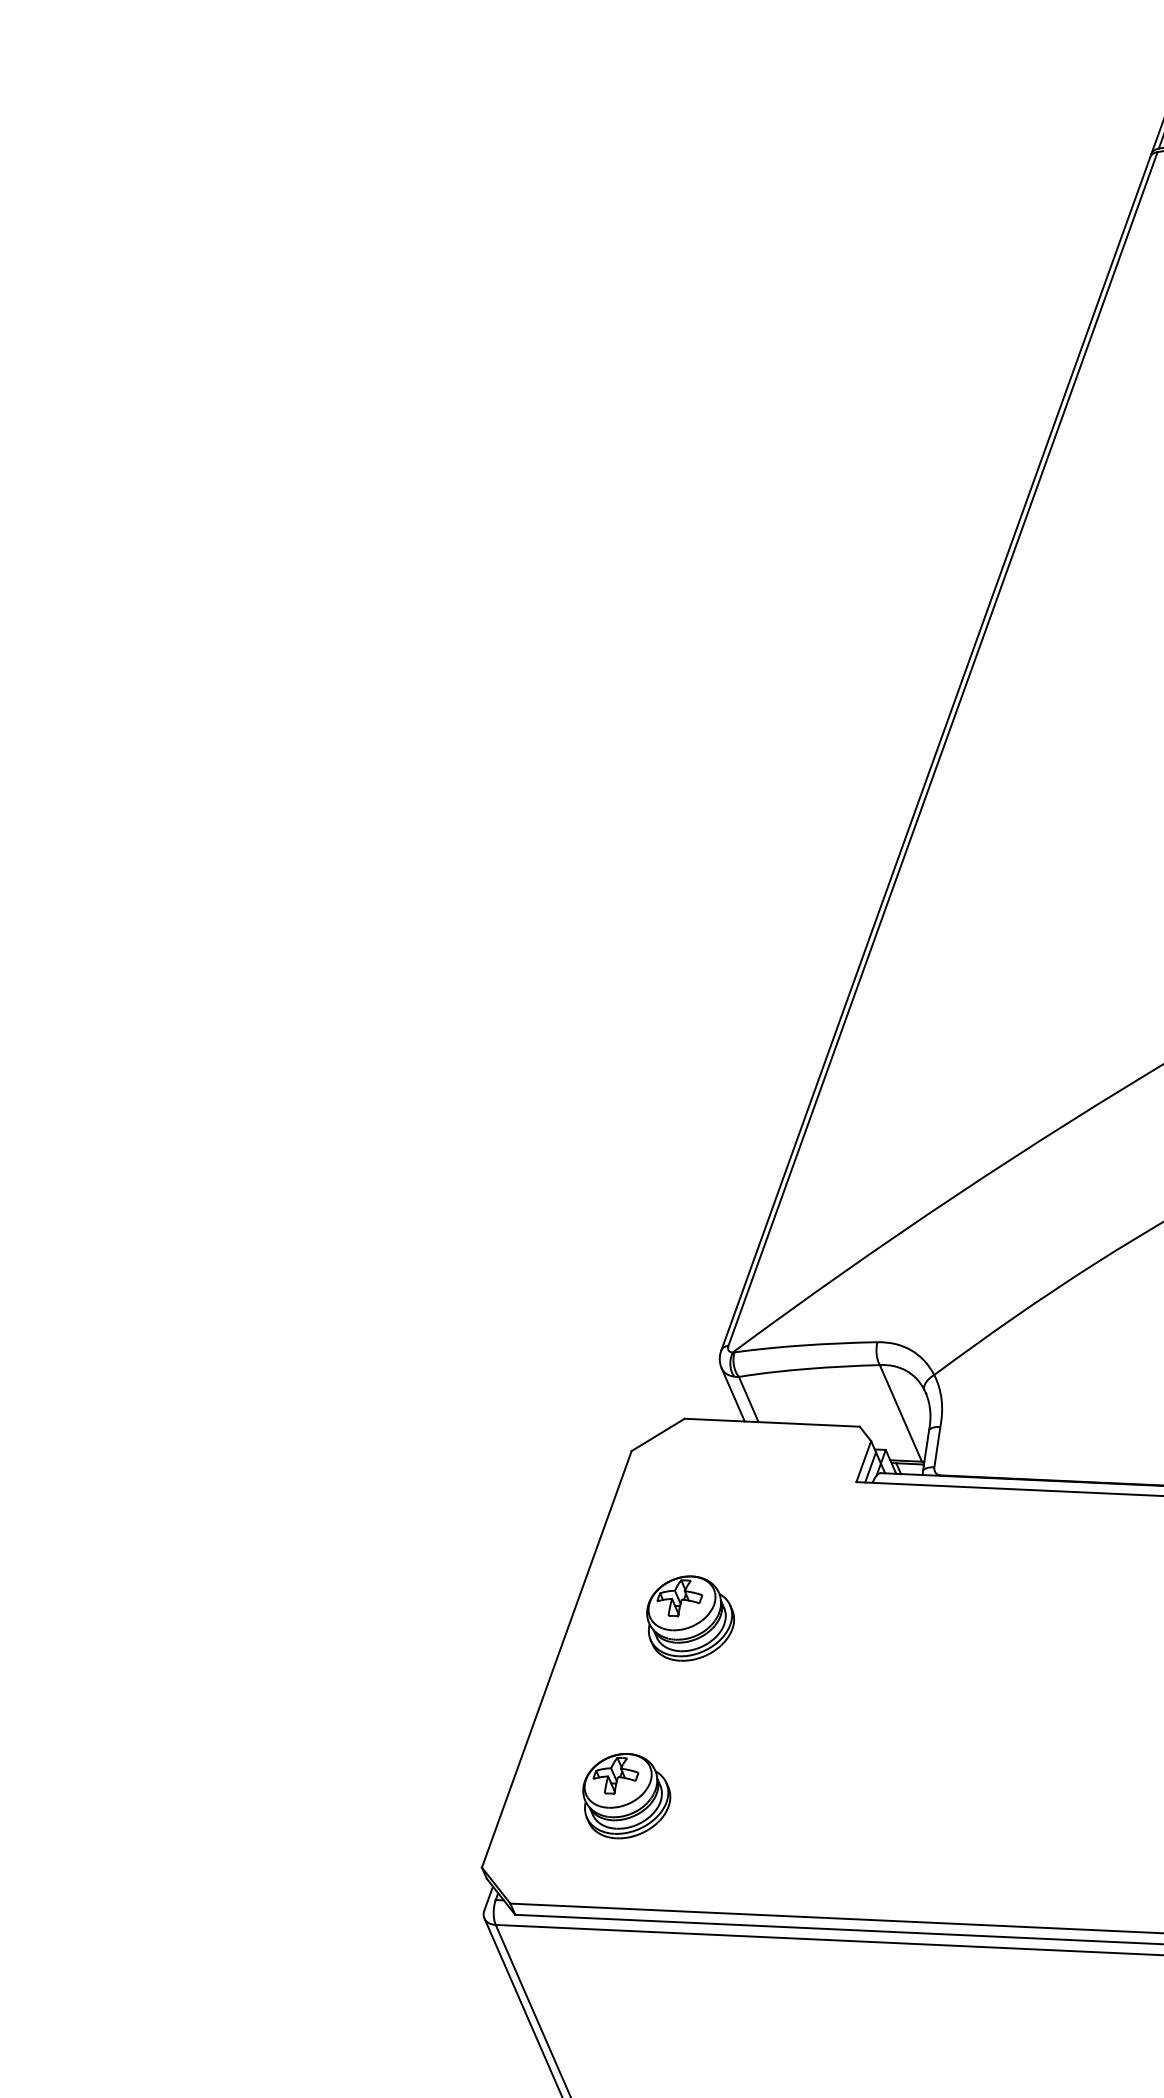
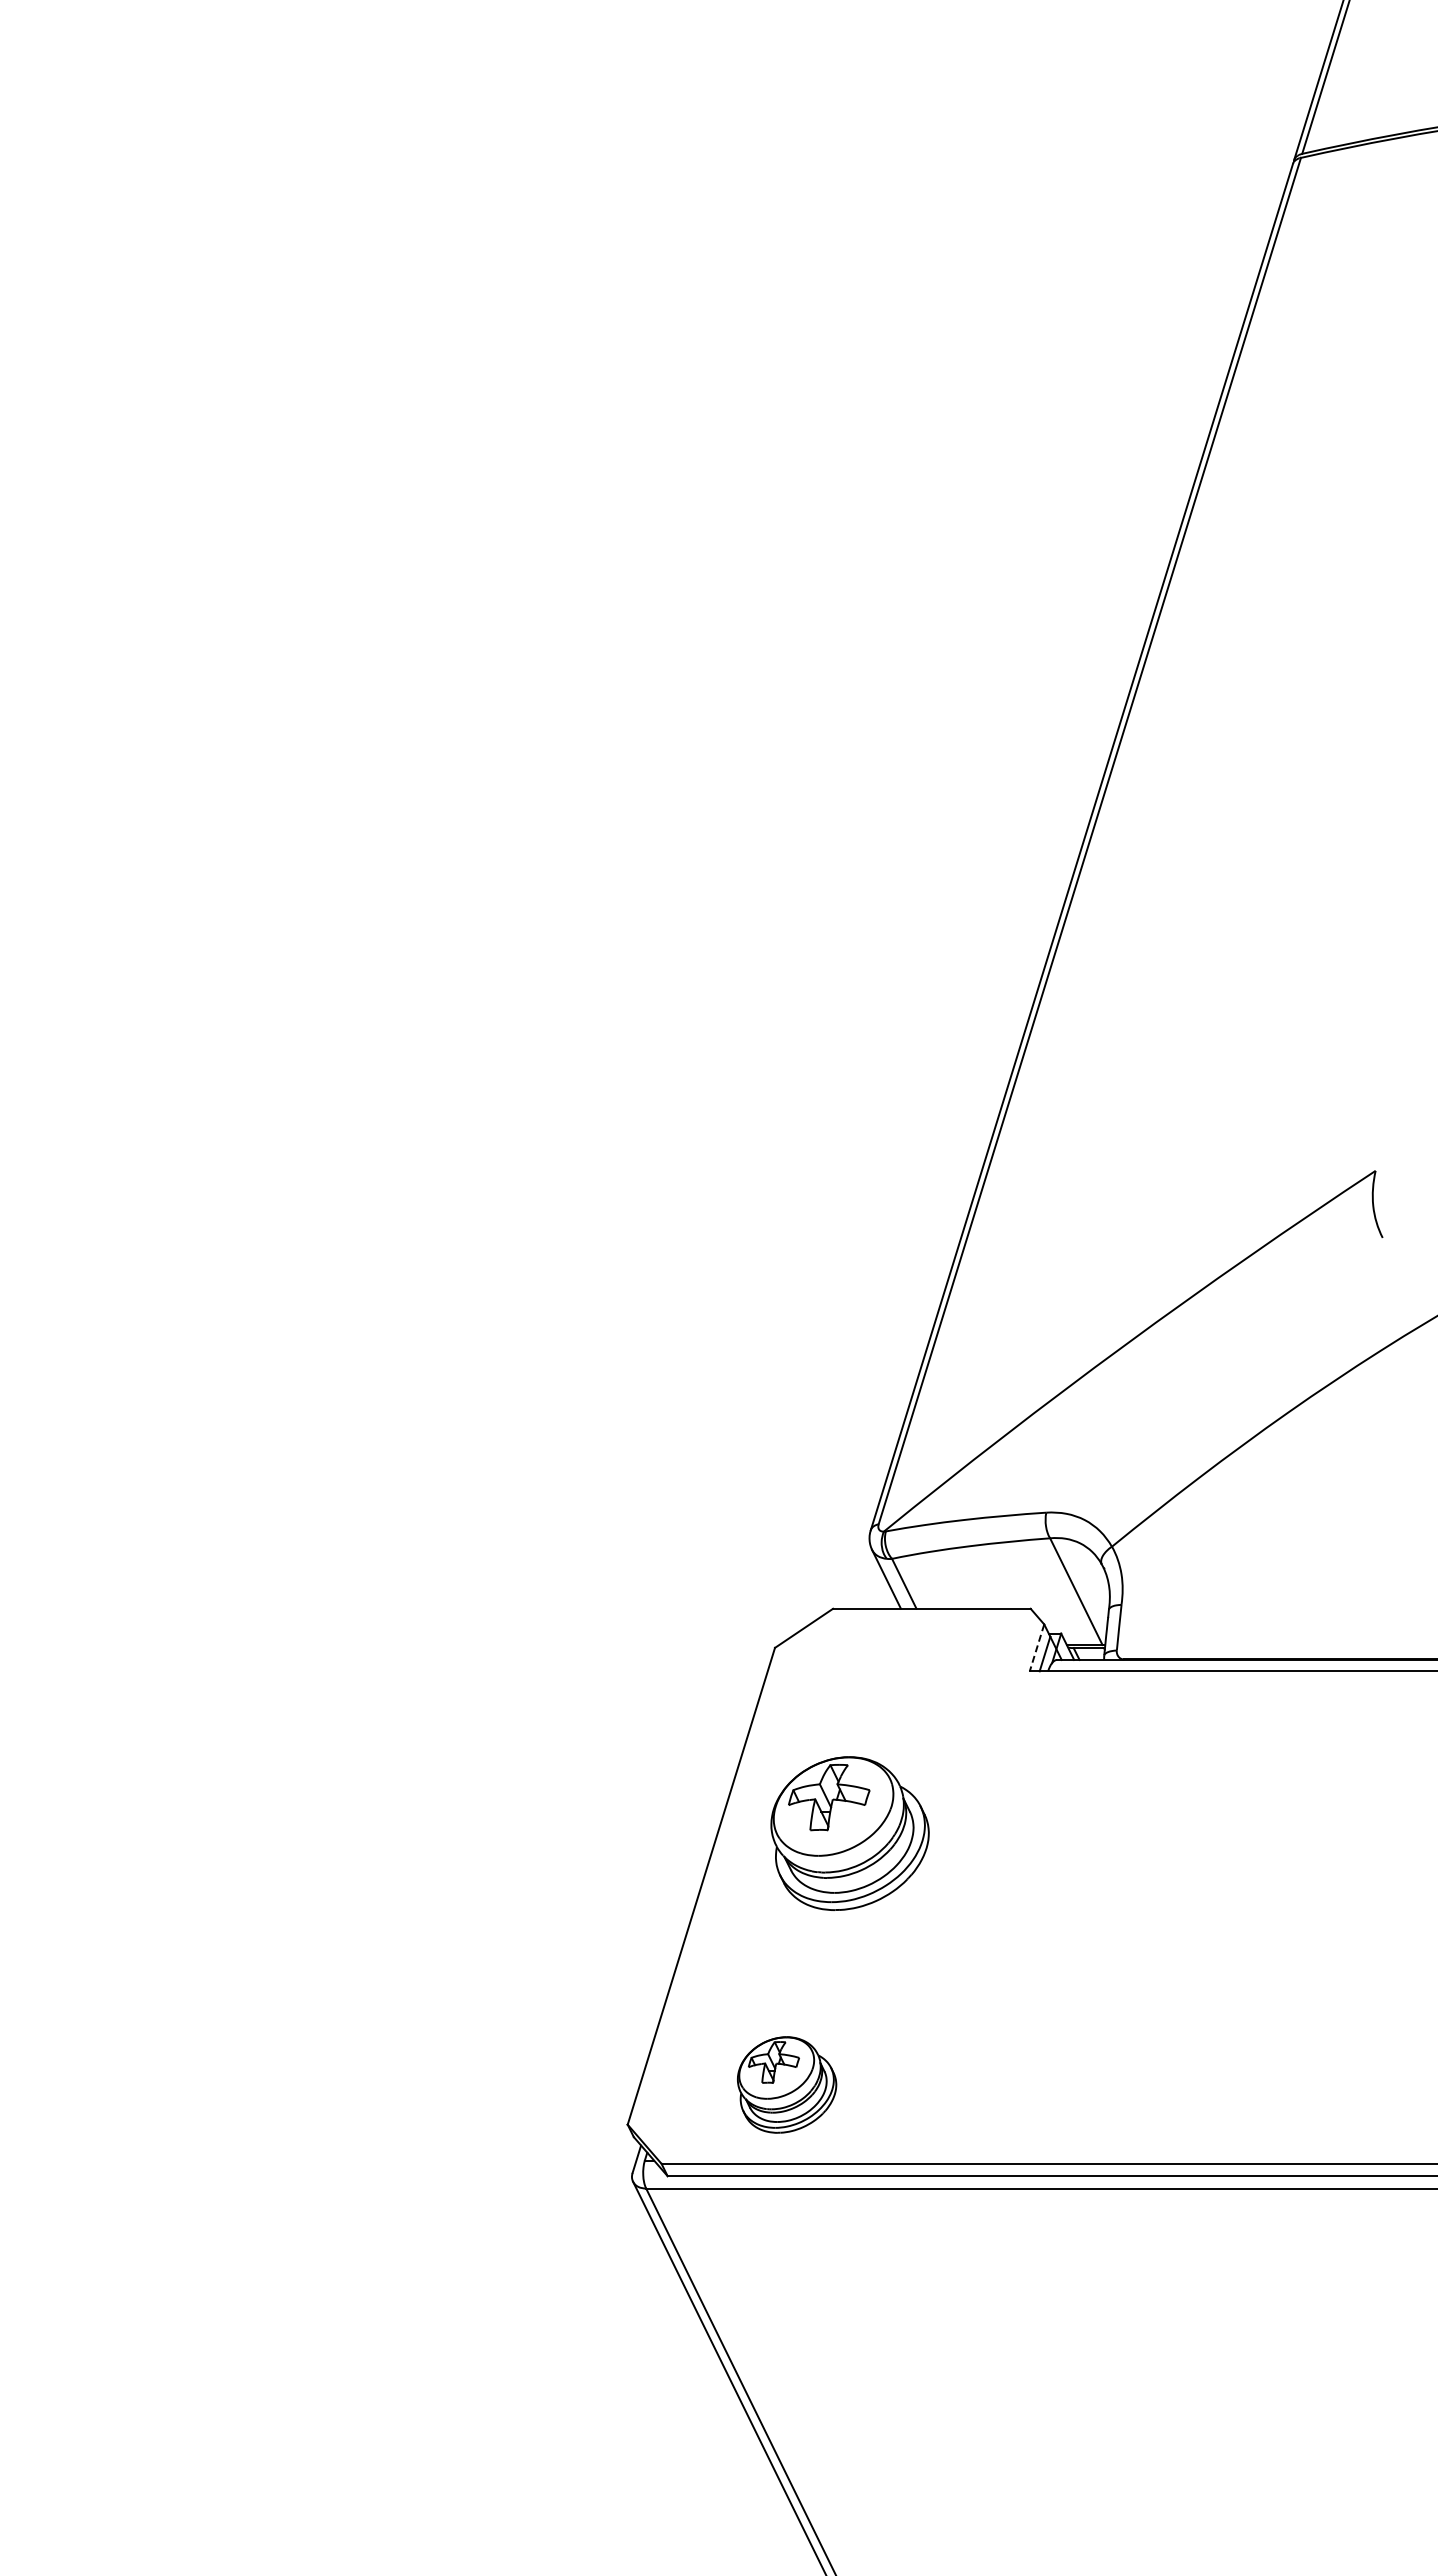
line: (864, 1461) -> (1037, 1647), solid -> dashed
part: (690, 1618) -> (849, 1833), size x1.6
part: (627, 1795) -> (787, 2084), moved

